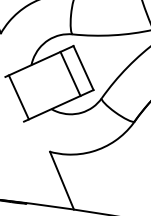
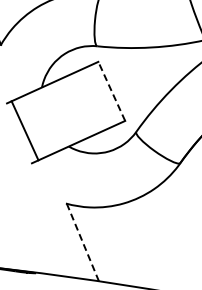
line: (83, 67) -> (111, 90), solid -> dashed
line: (69, 73) -> (93, 98), removed
line: (61, 180) -> (82, 242), solid -> dashed

